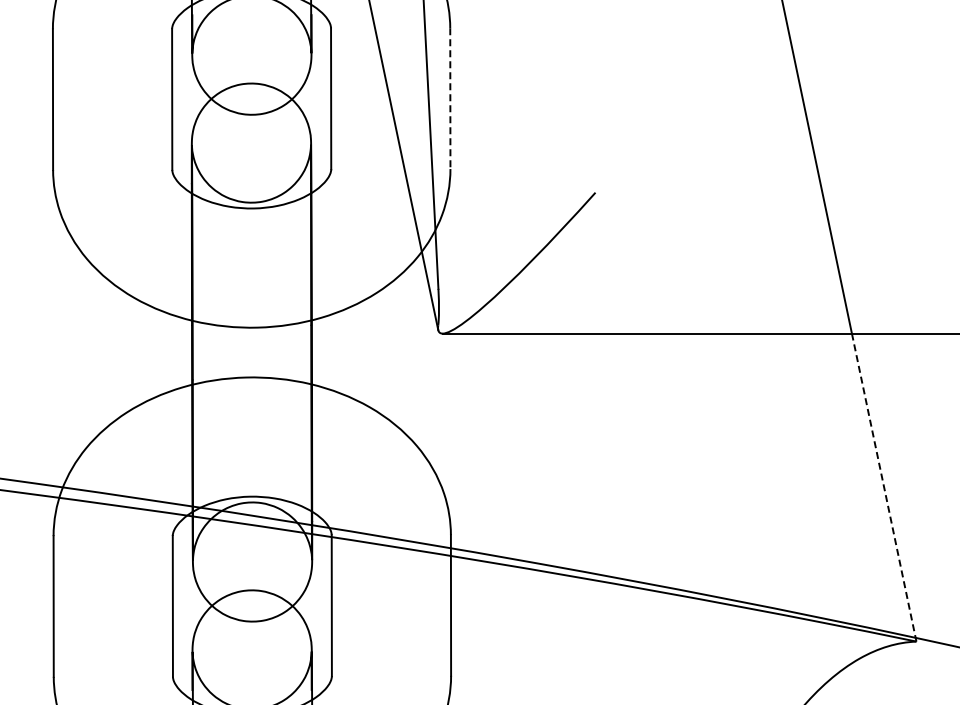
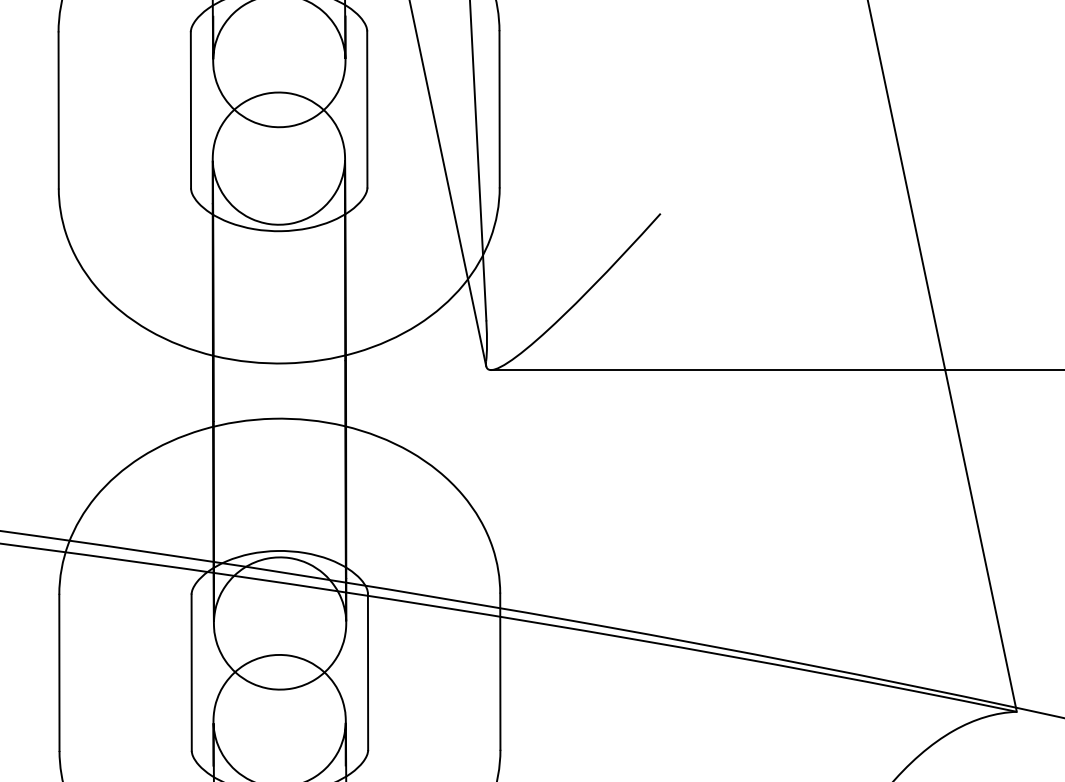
line: (450, 99) -> (499, 110), dashed -> solid
line: (884, 488) -> (981, 541), dashed -> solid

